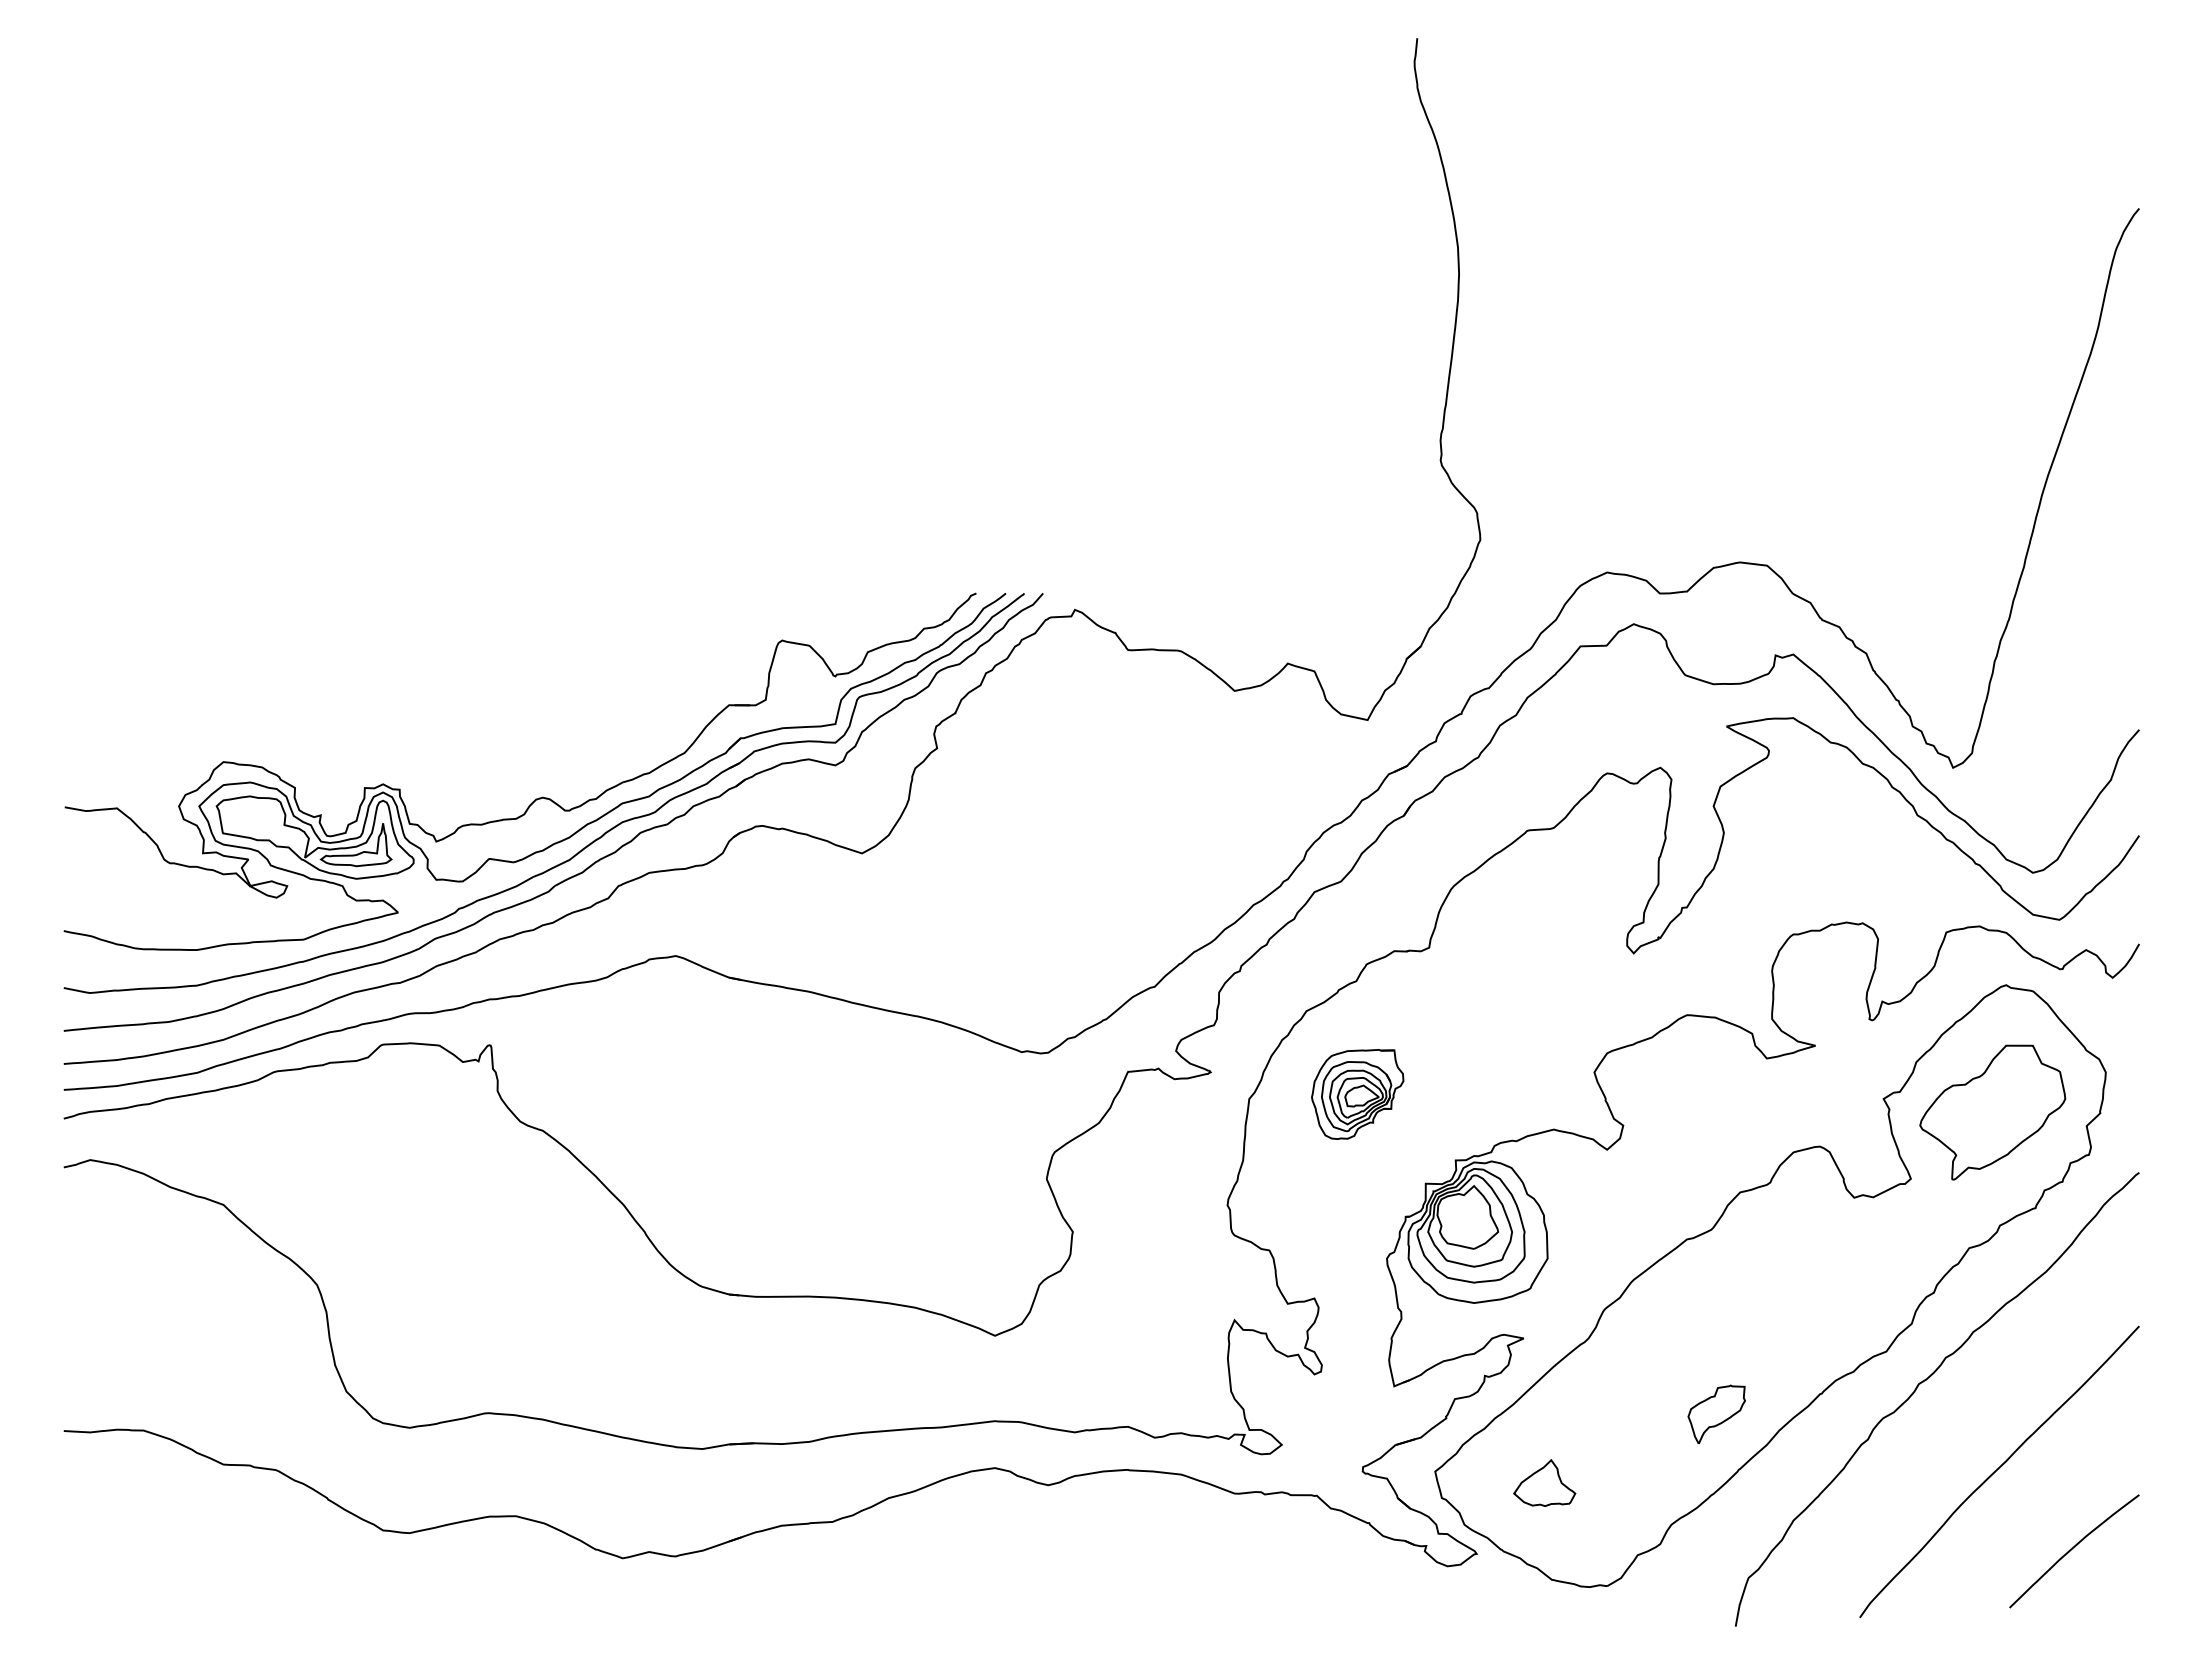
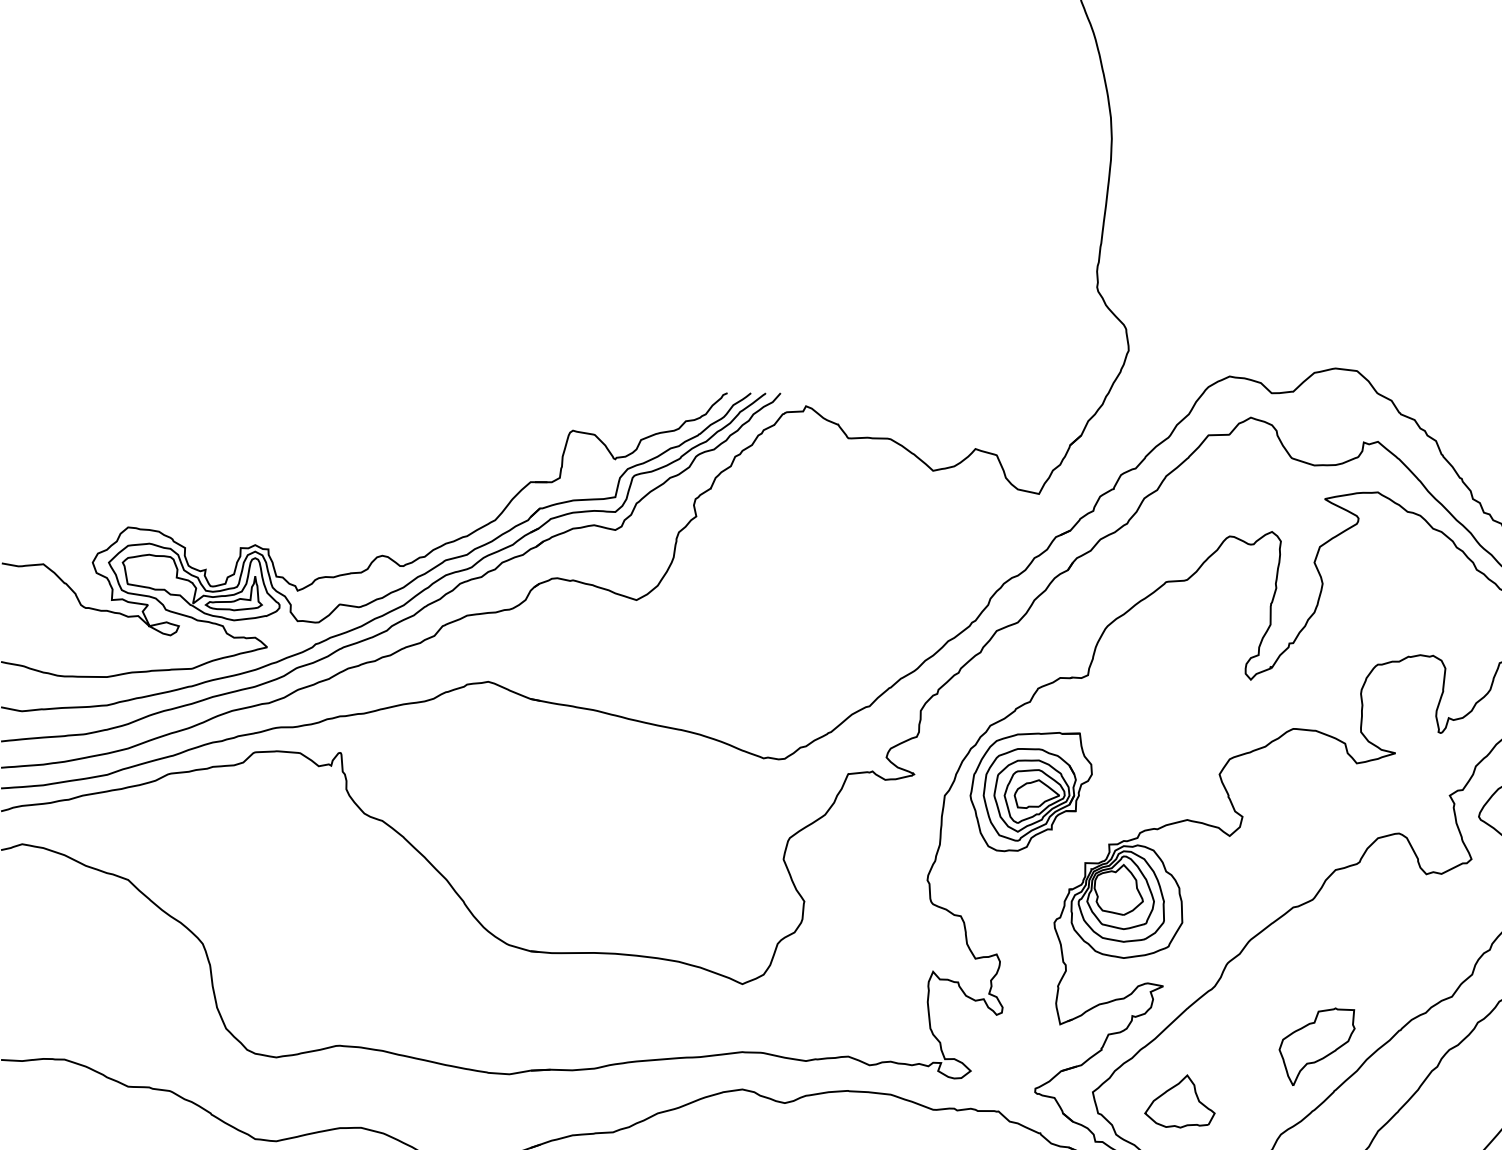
part: (1357, 1094) -> (1030, 792), size x1.67
part: (1716, 1414) -> (1316, 1046), size x1.67
part: (1544, 1482) -> (1179, 1100), size x1.43

